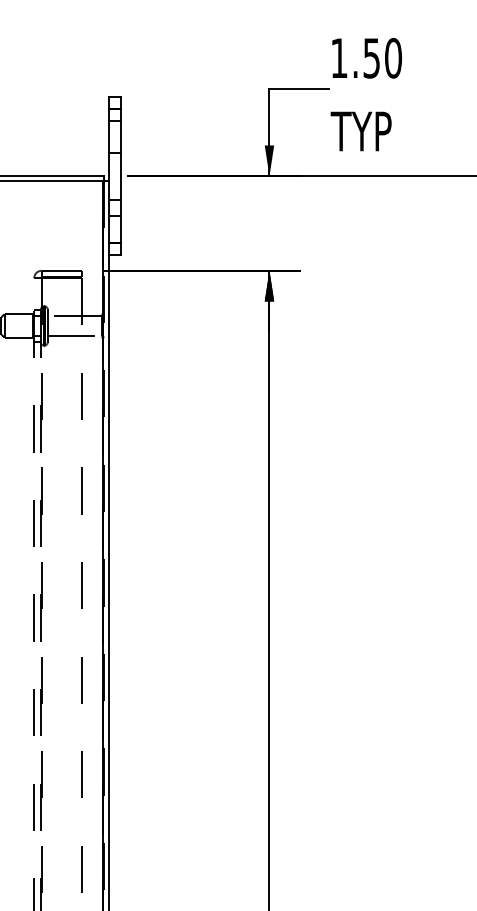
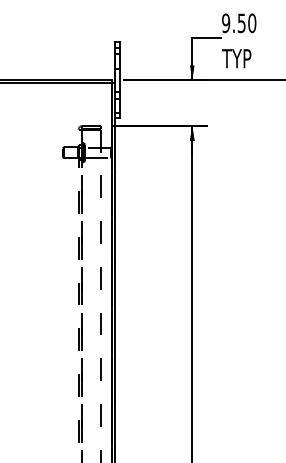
text: (340, 58) -> (226, 23), 1.50 -> 9.50

